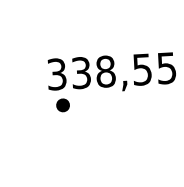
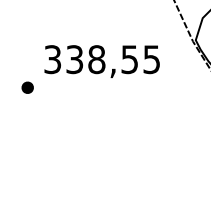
part: (62, 105) -> (27, 87), moved

